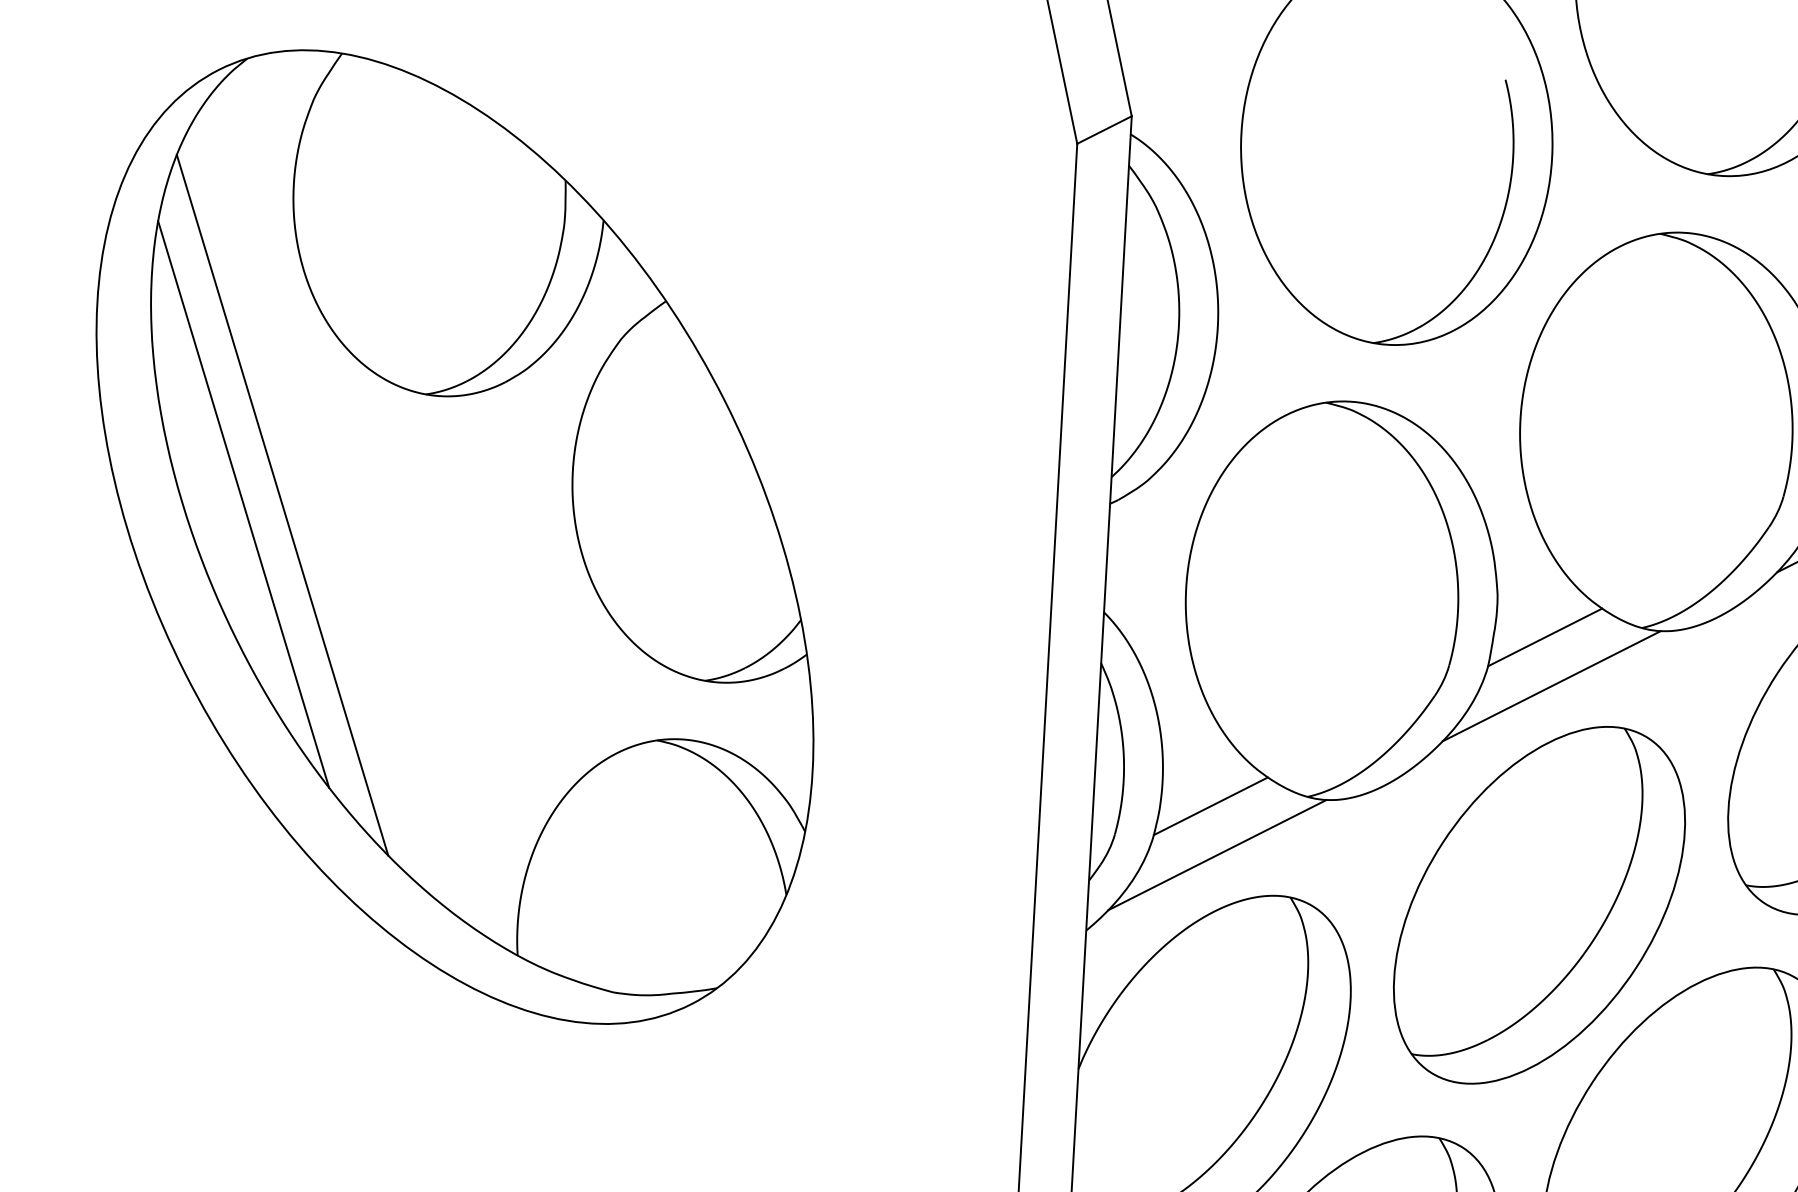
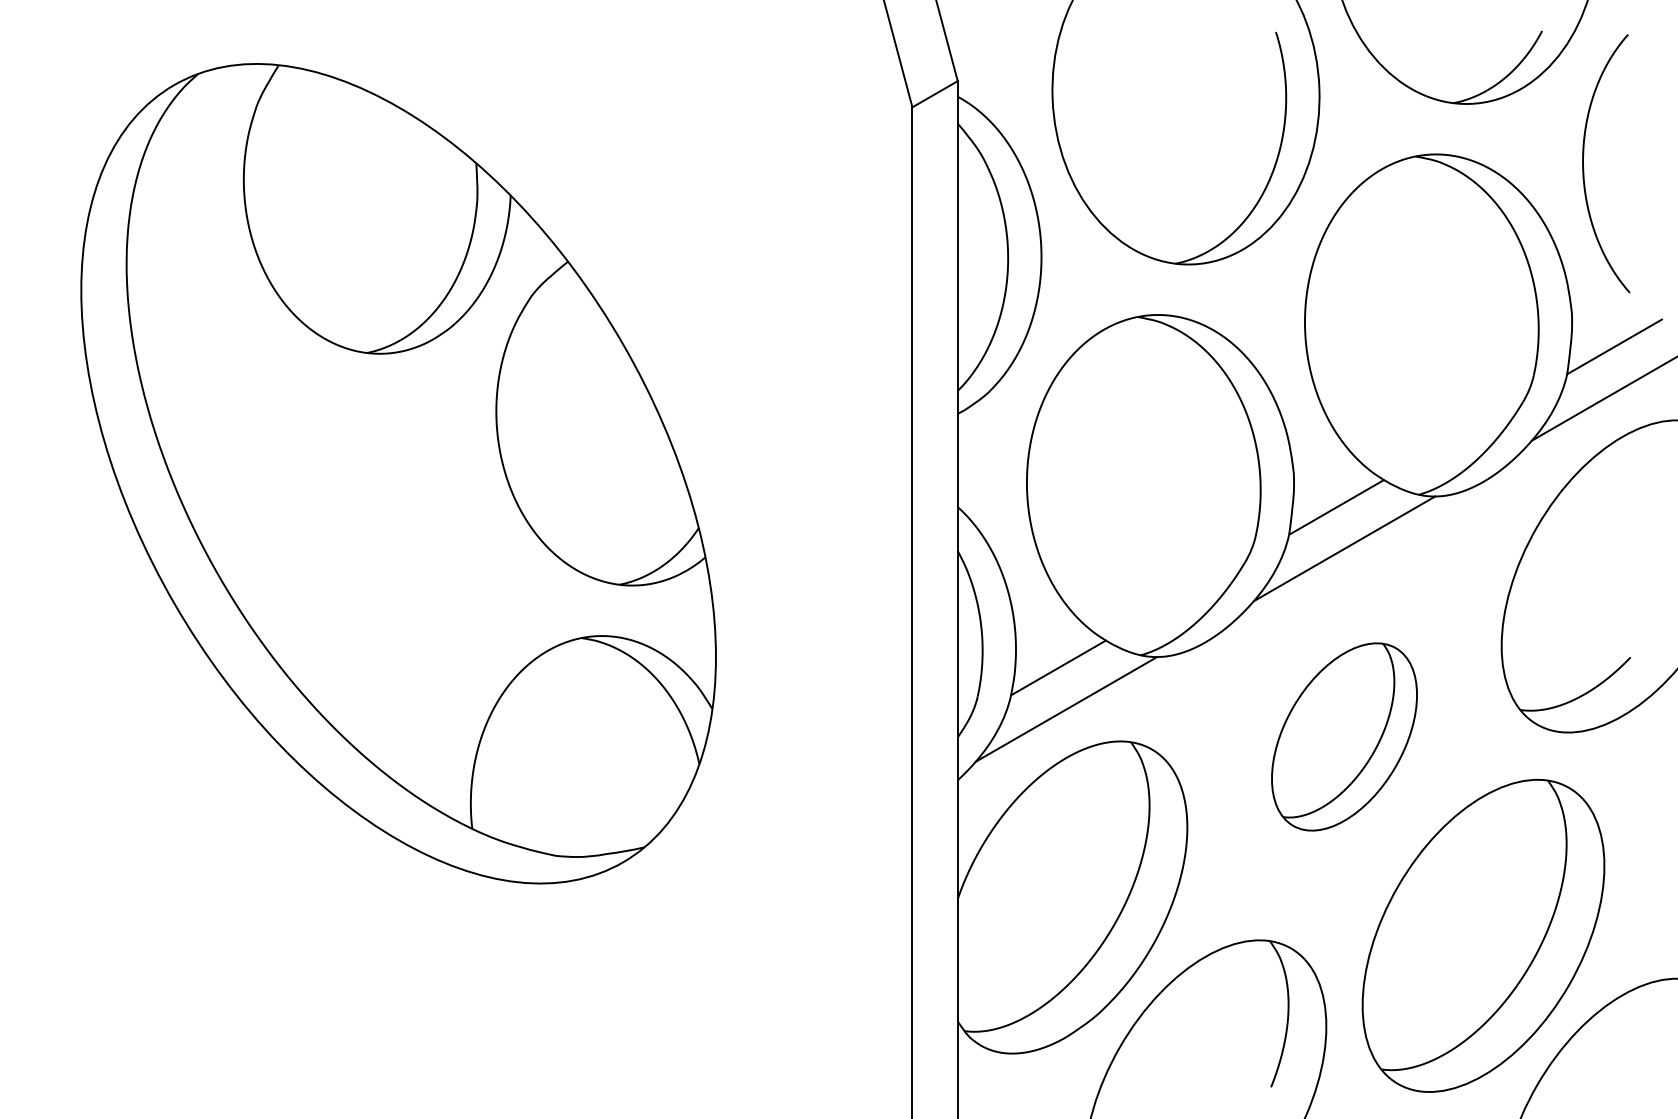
line: (242, 503) -> (215, 455), removed
line: (282, 504) -> (249, 454), removed
part: (1539, 904) -> (1344, 736), size x0.6

